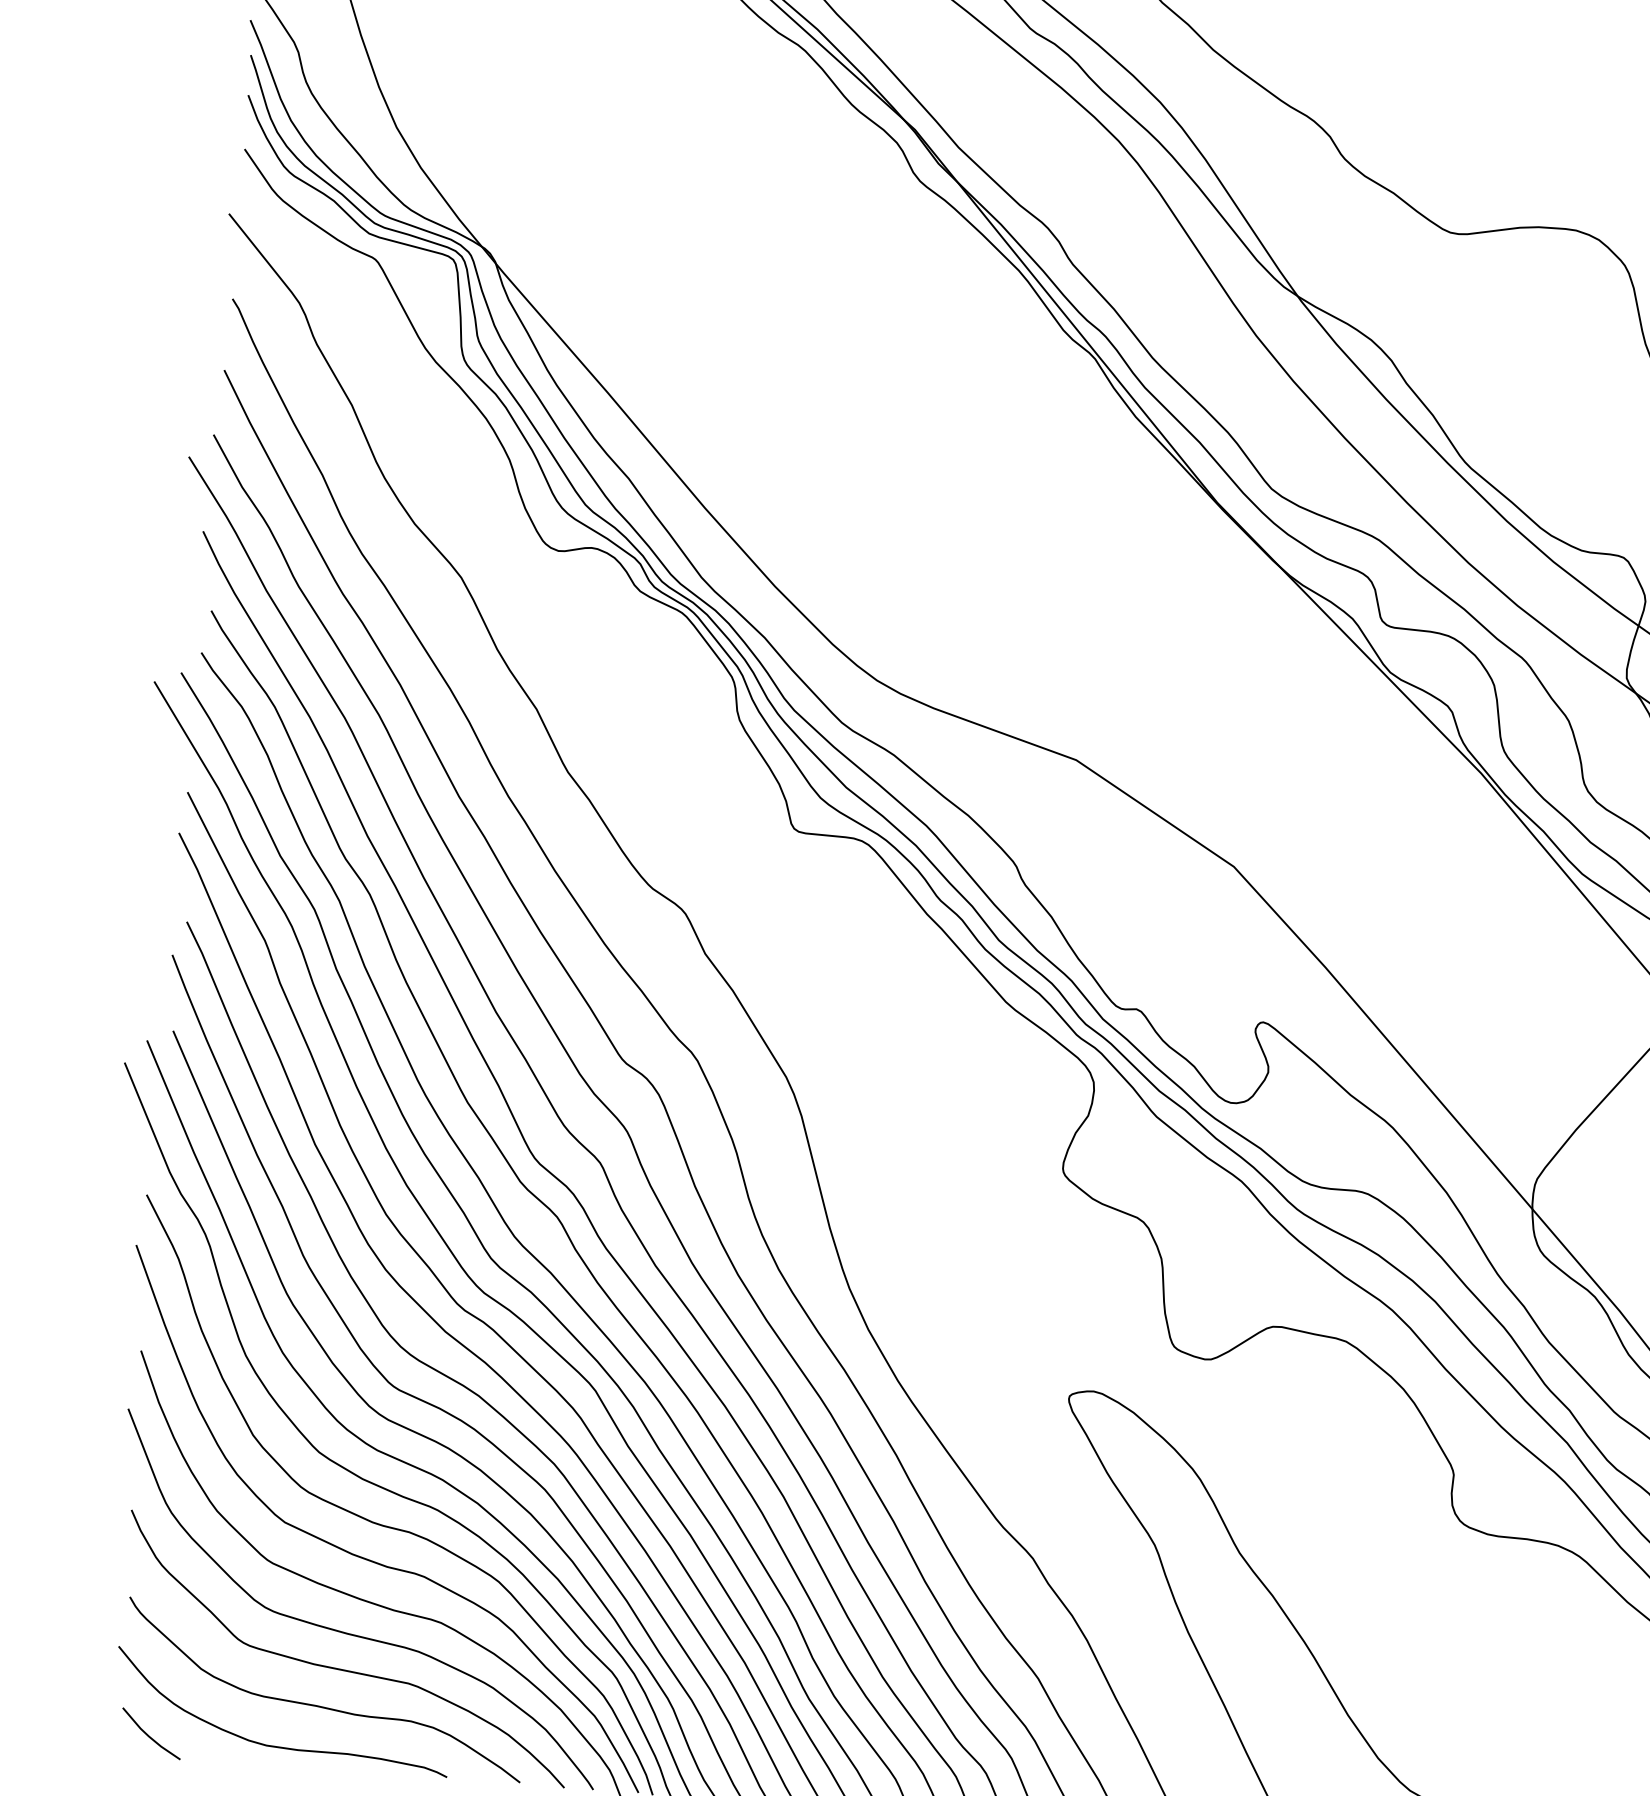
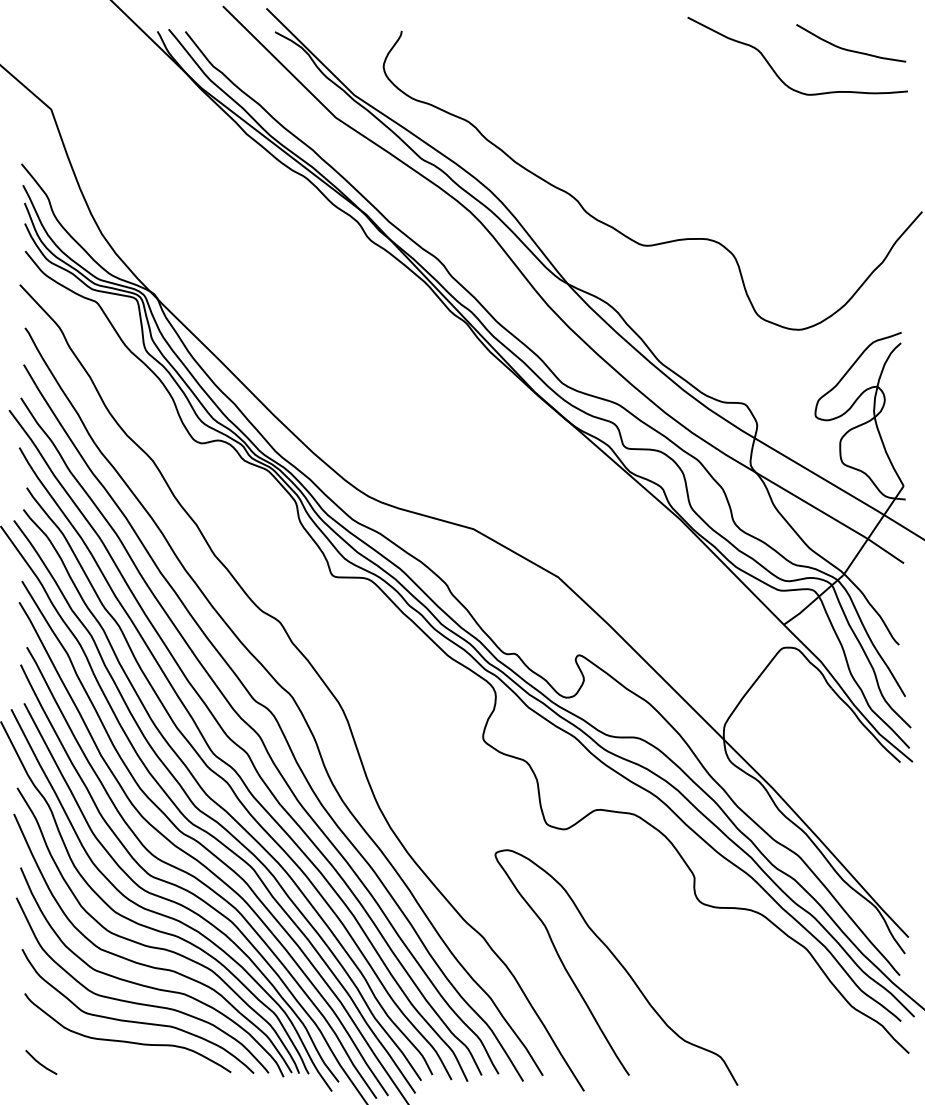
curve: (278, 1745) -> (106, 1063), removed

